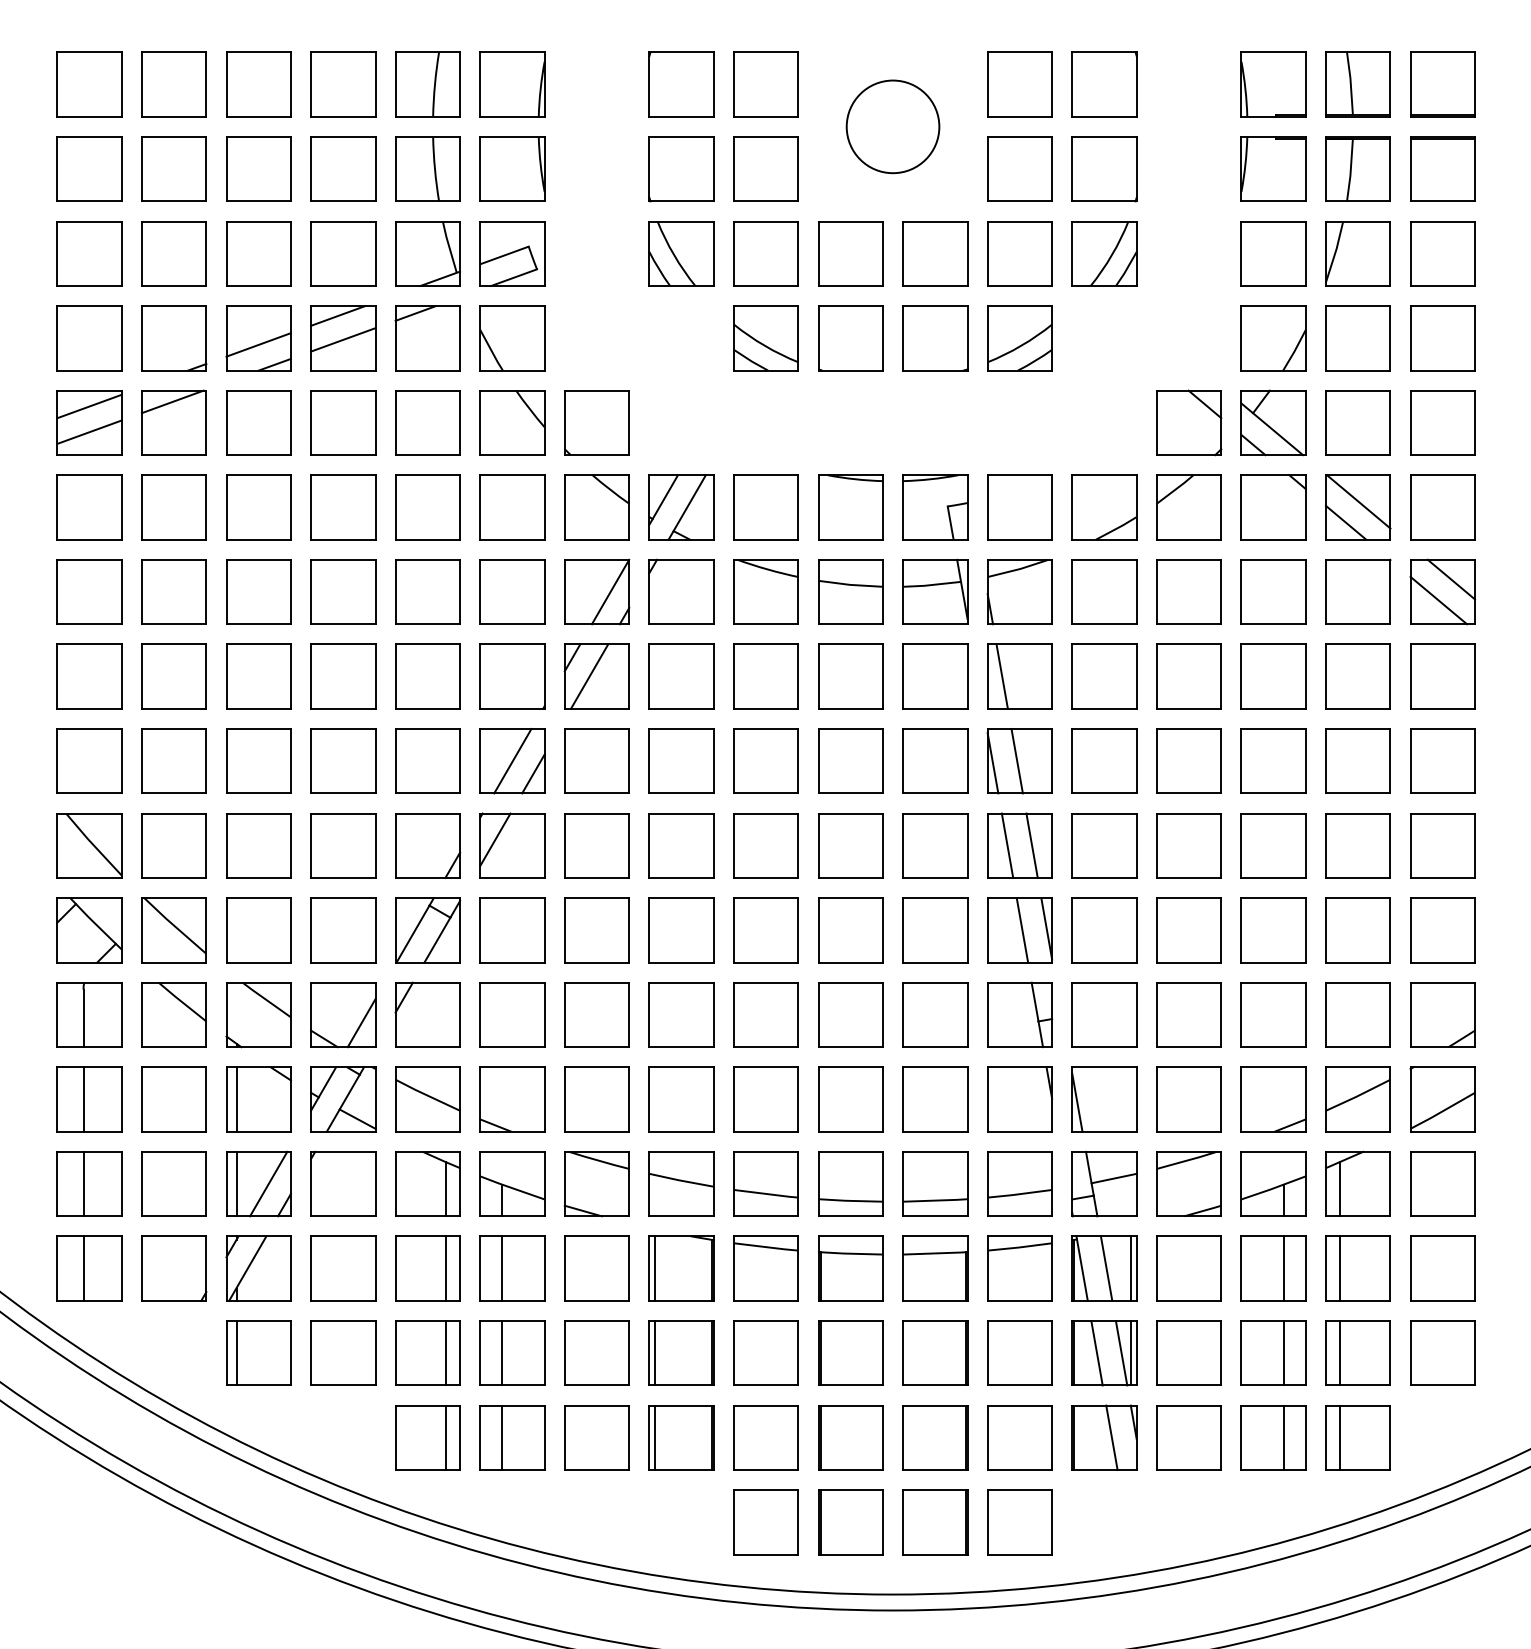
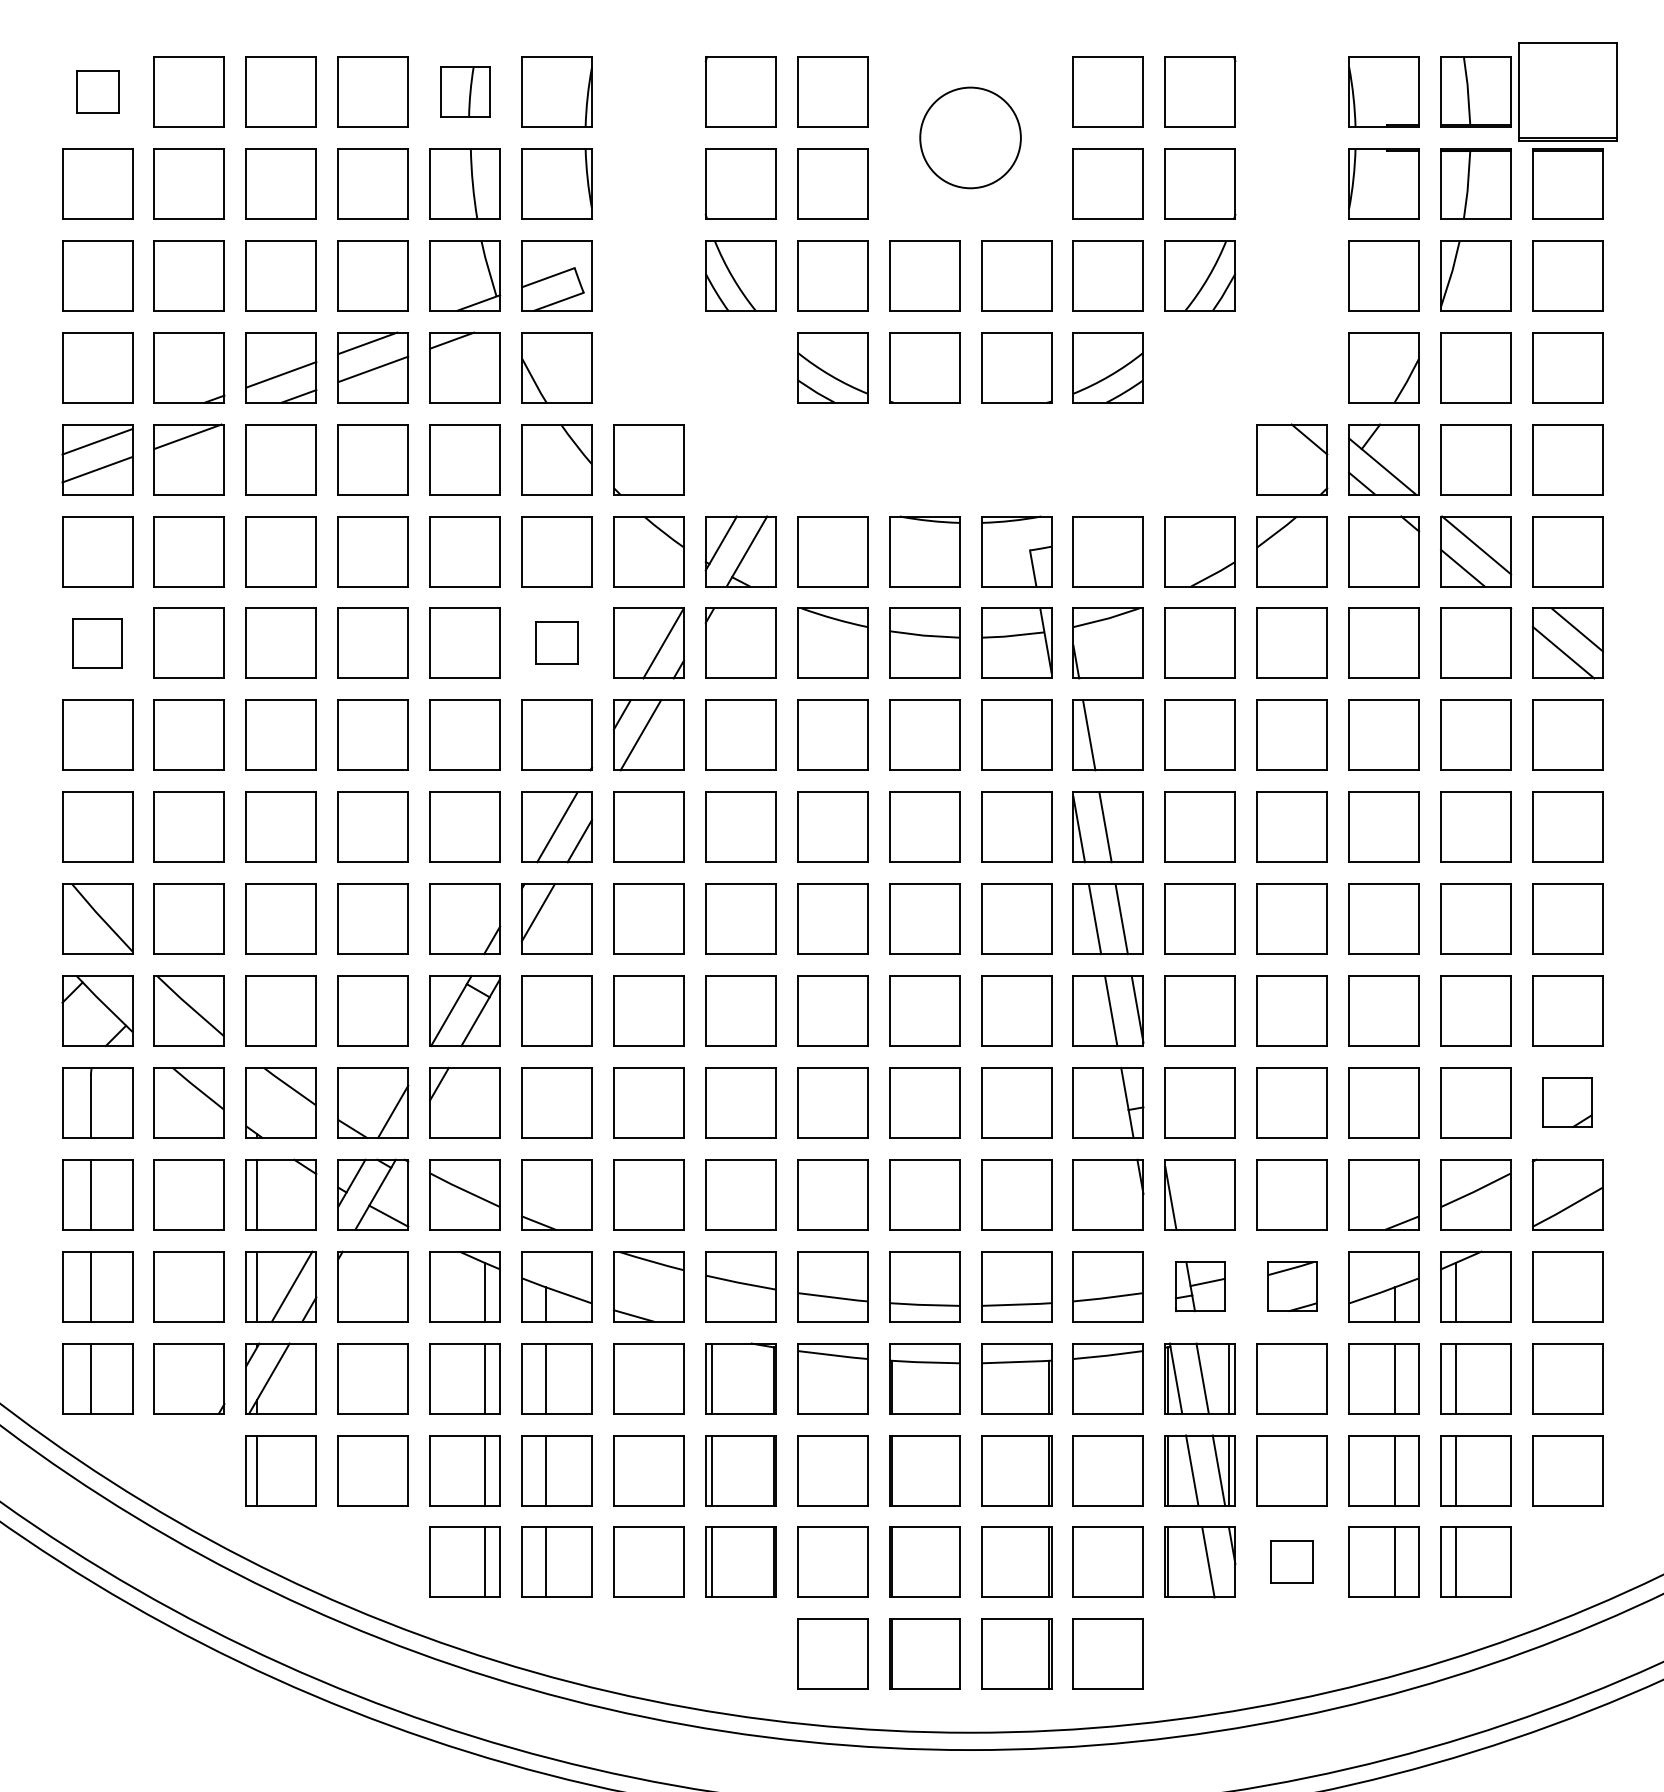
part: (89, 84) -> (97, 91), size x0.6
part: (427, 84) -> (464, 91), size x0.7
part: (1442, 84) -> (1567, 91), size x1.4
part: (89, 591) -> (97, 642), size x0.7
part: (511, 591) -> (556, 642), size x0.6
part: (1442, 1014) -> (1567, 1102), size x0.7
part: (1104, 1183) -> (1200, 1286), size x0.7
part: (1188, 1183) -> (1291, 1286), size x0.7
part: (1188, 1436) -> (1291, 1561), size x0.6

